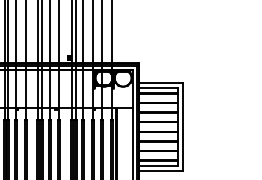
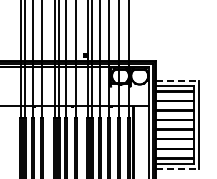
line: (161, 82) -> (178, 80), solid -> dashed
line: (161, 171) -> (178, 169), solid -> dashed

